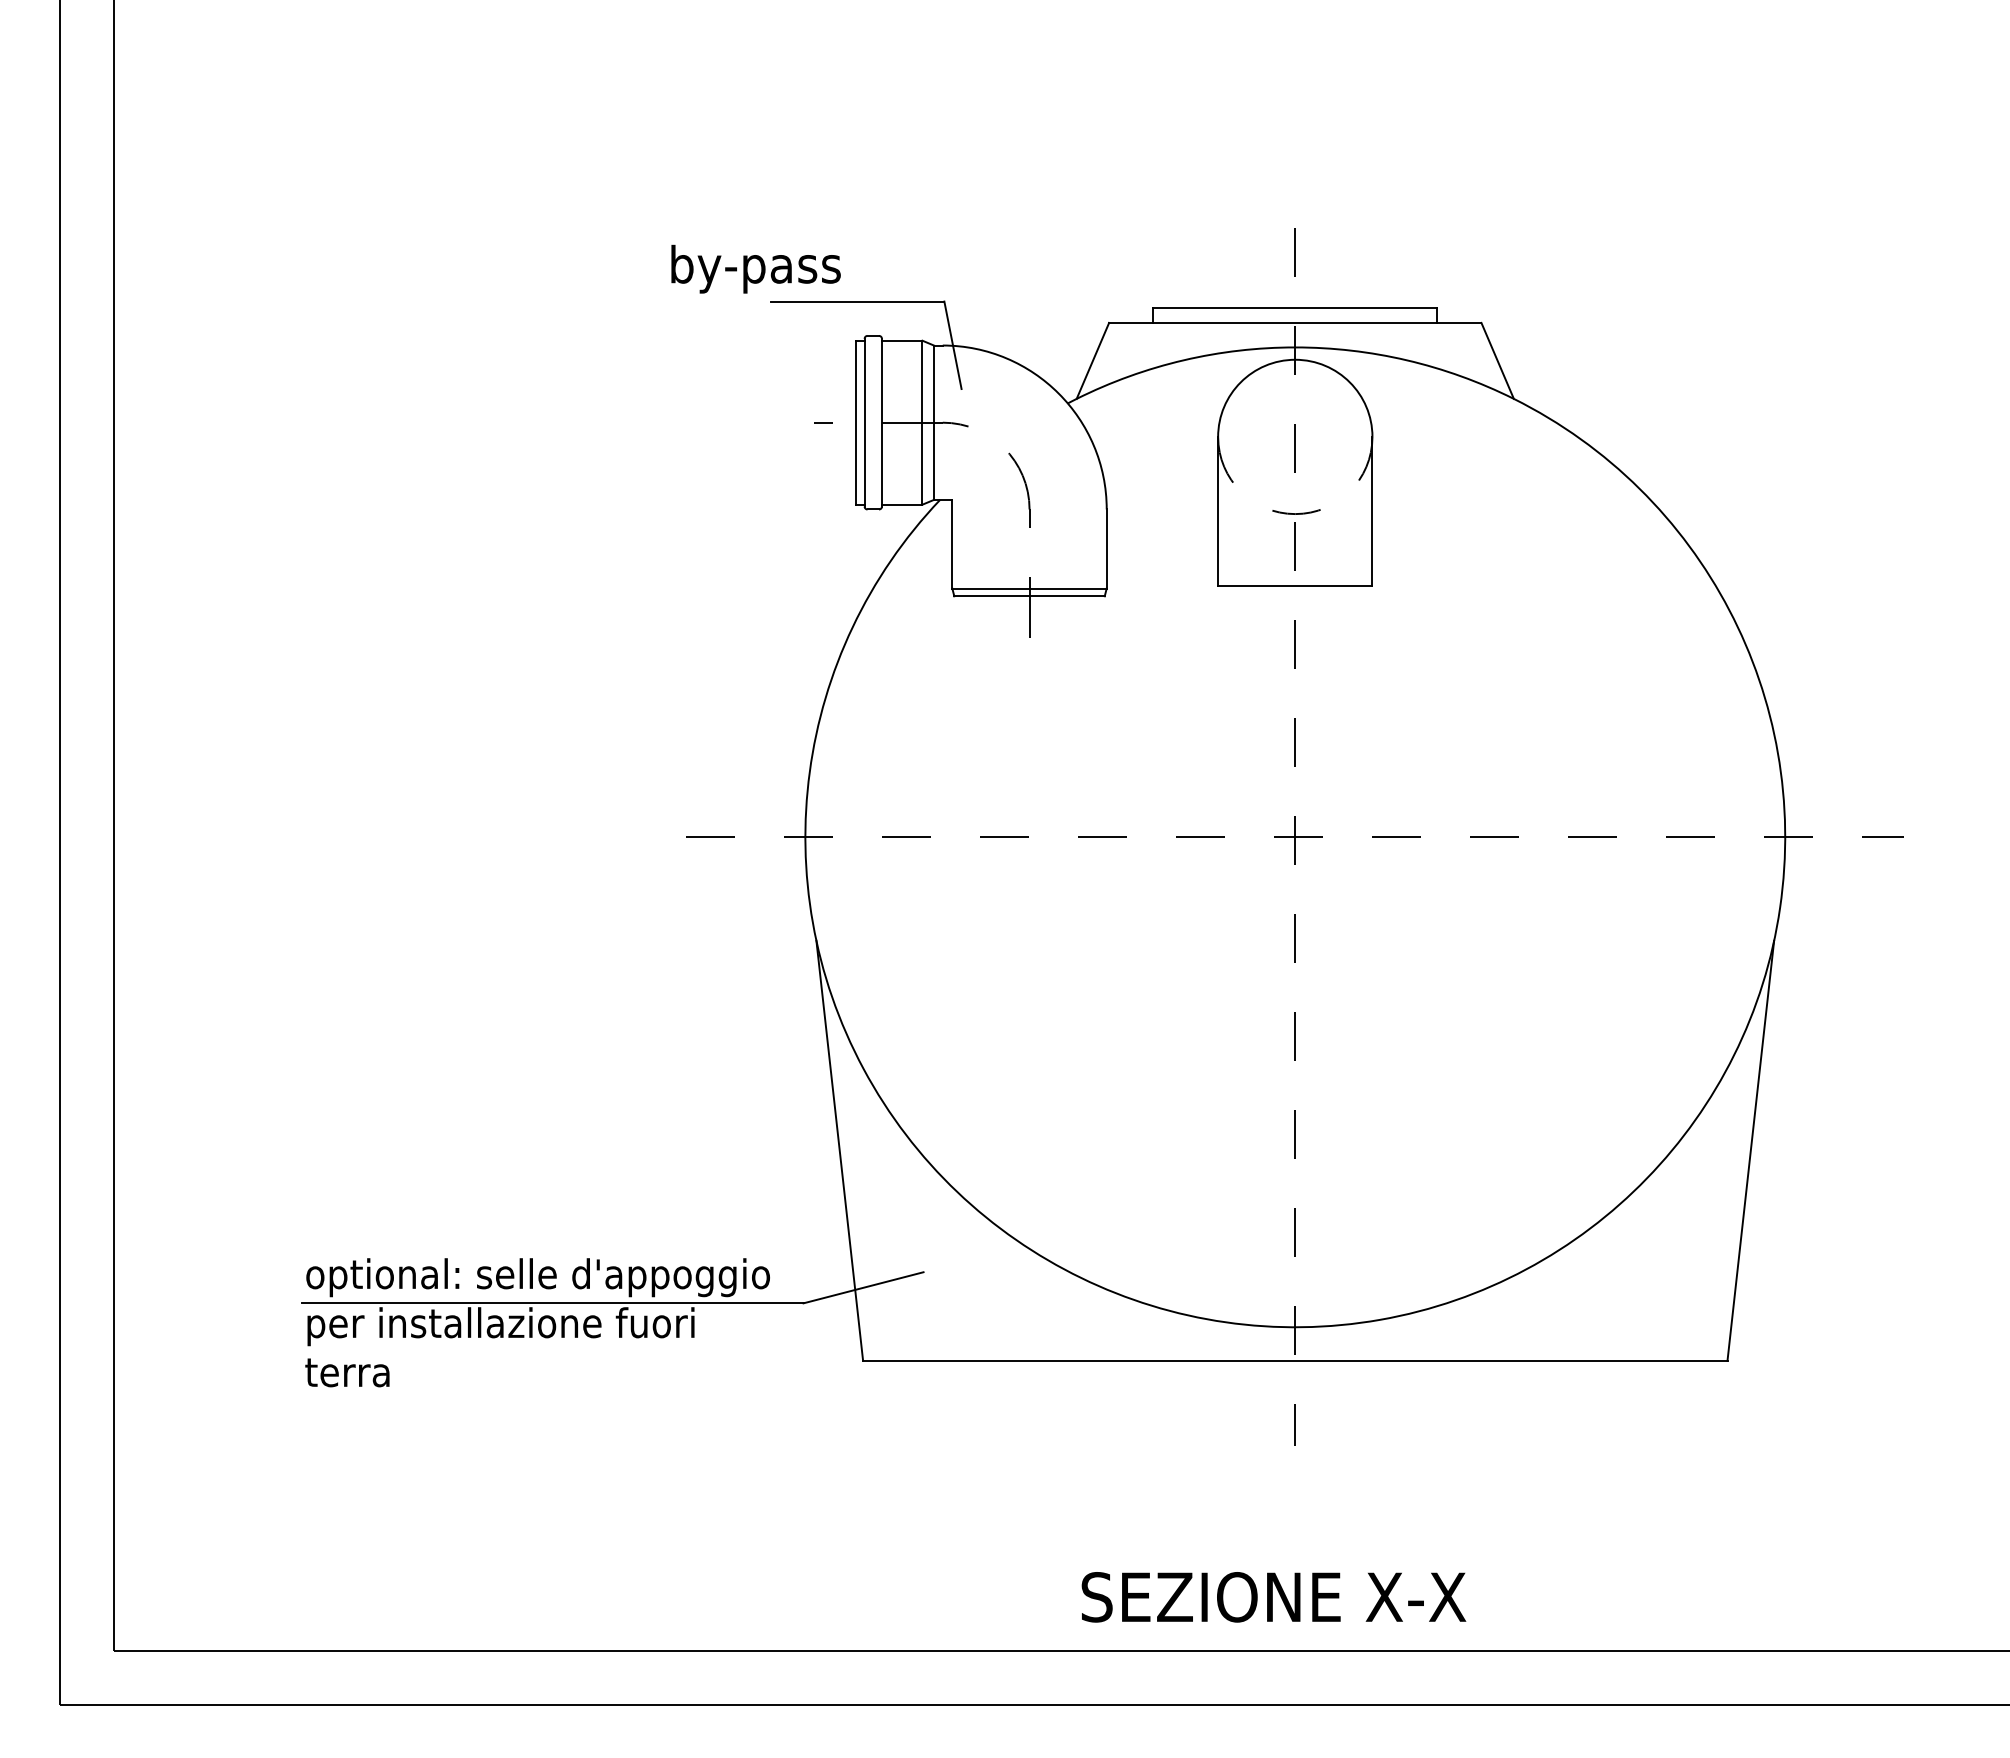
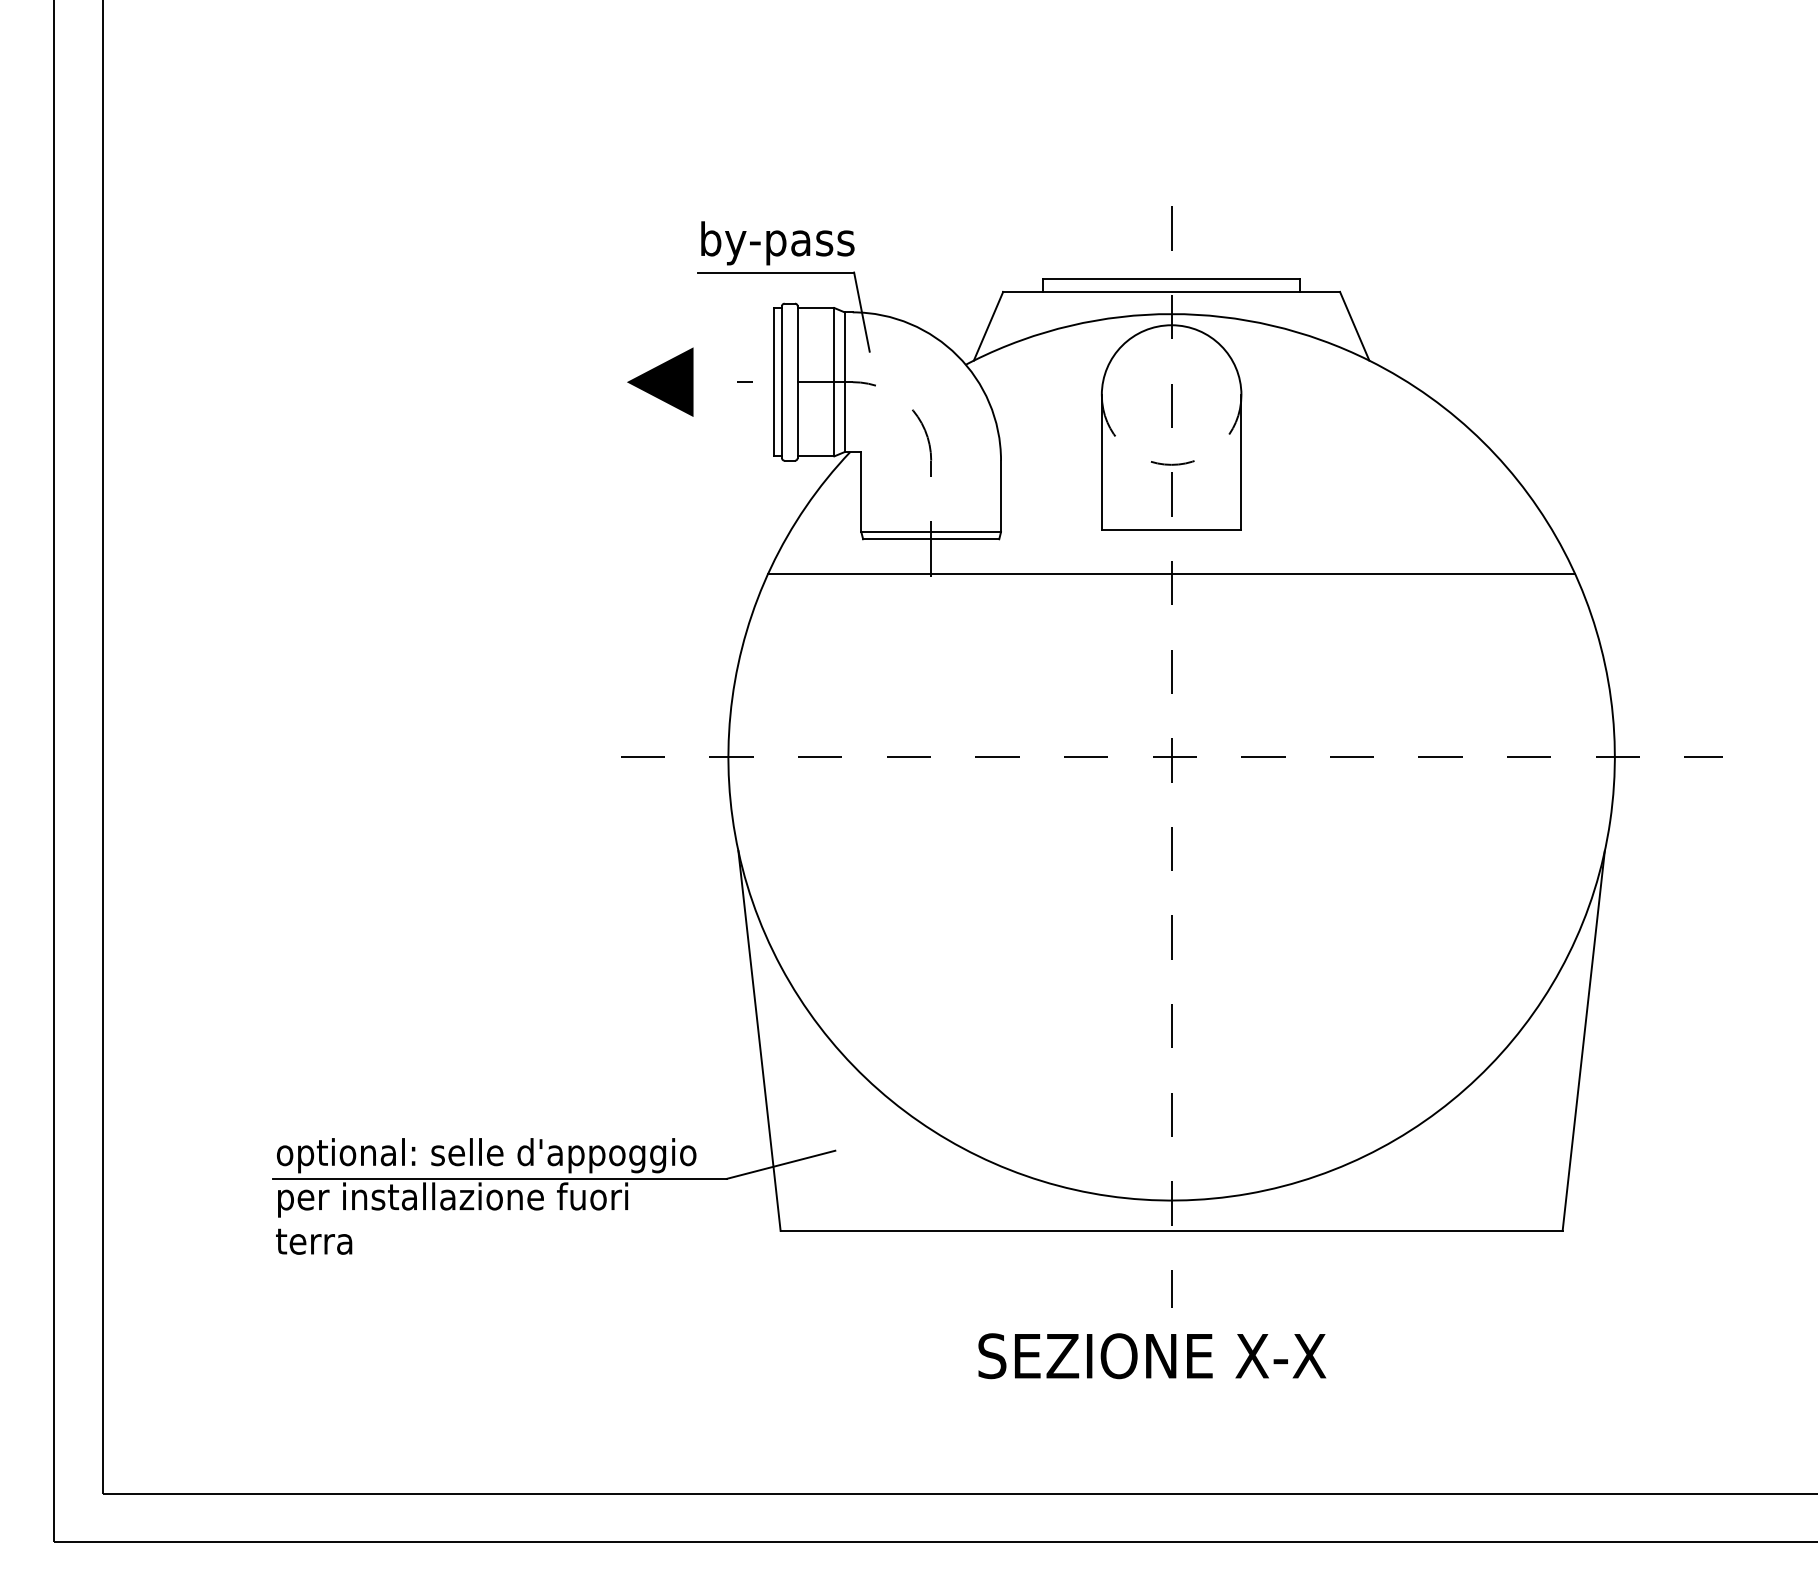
text: (755, 268) -> (777, 242), moved
line: (729, 422) -> (659, 382), added
line: (1295, 635) -> (1171, 574), added
text: (1273, 1597) -> (1151, 1356), moved

